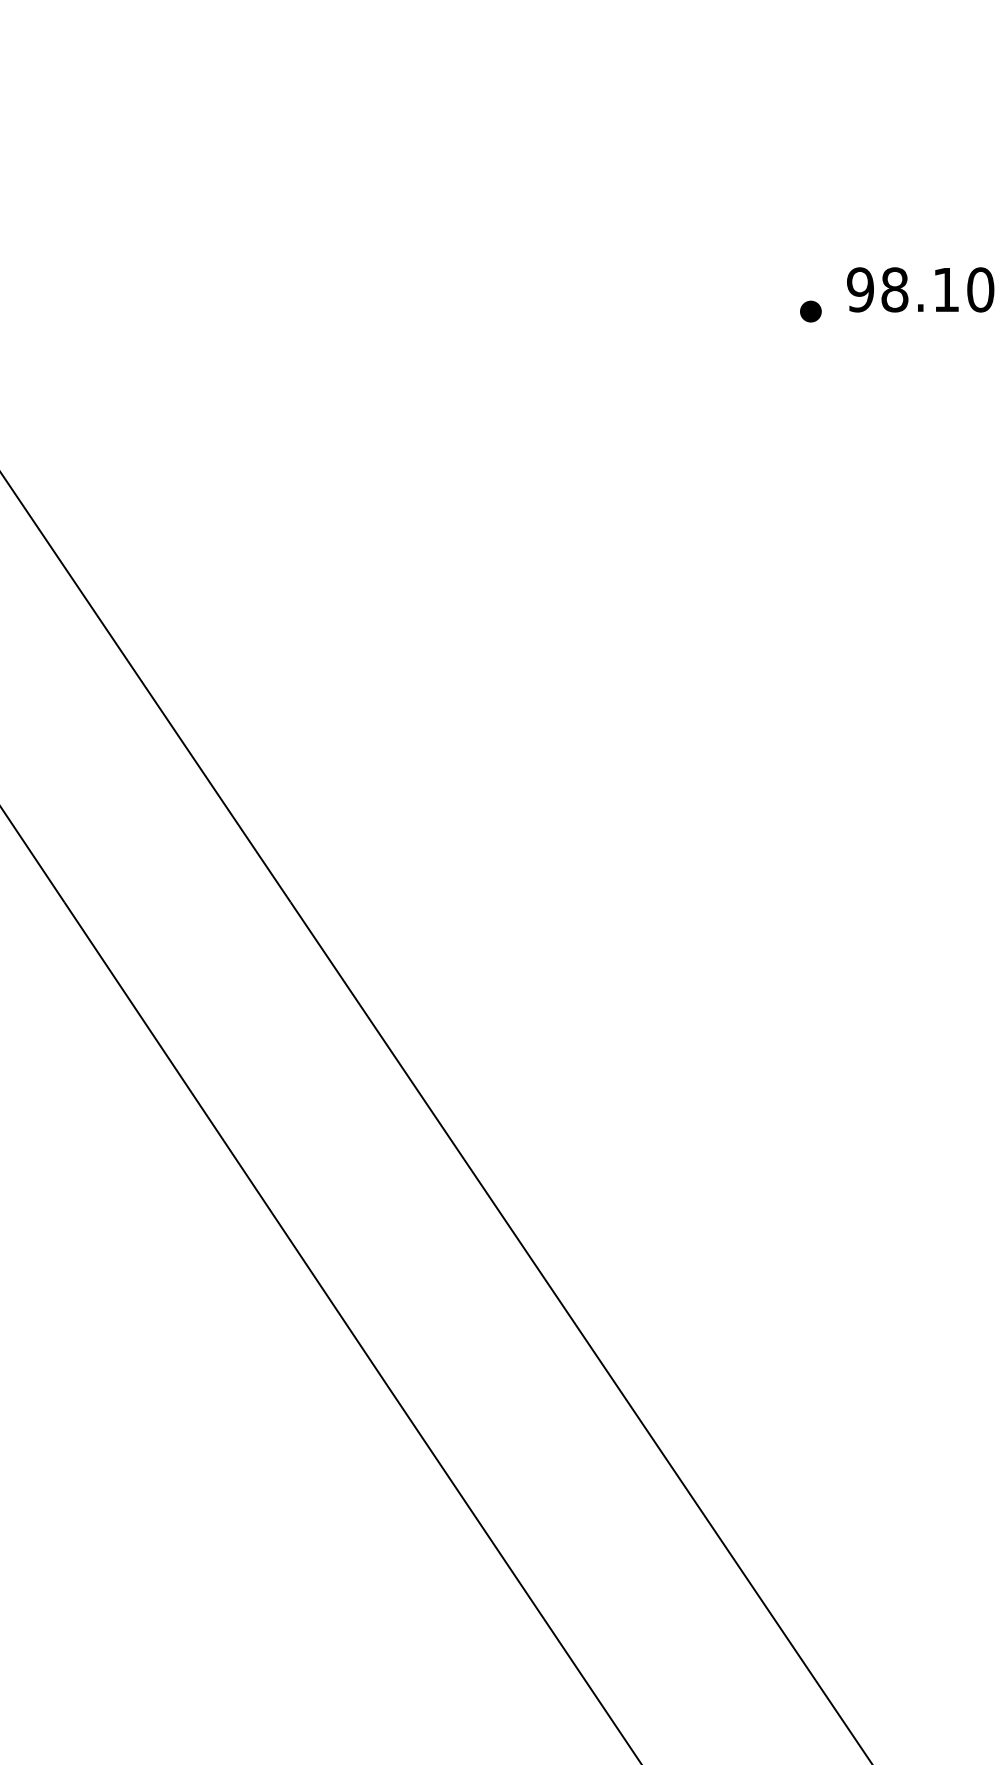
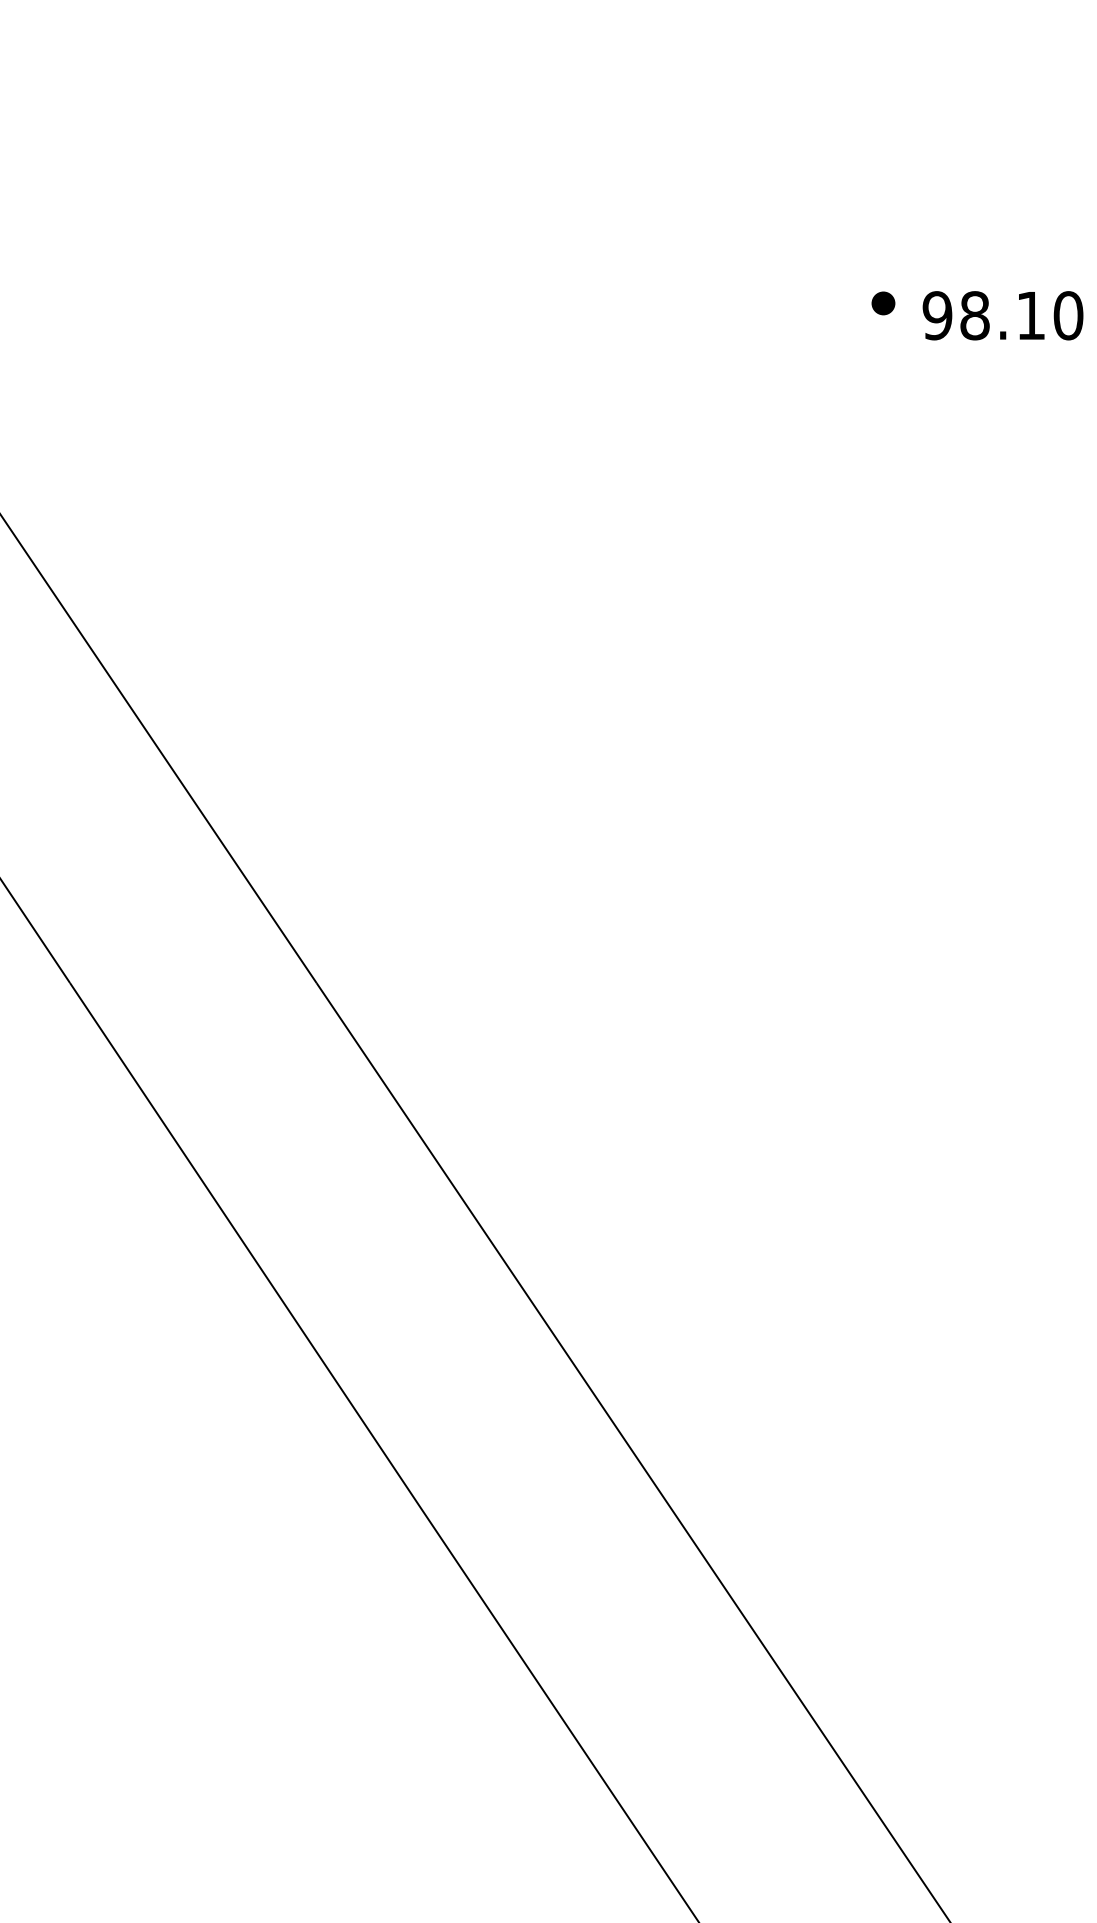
part: (810, 311) -> (883, 303), moved

